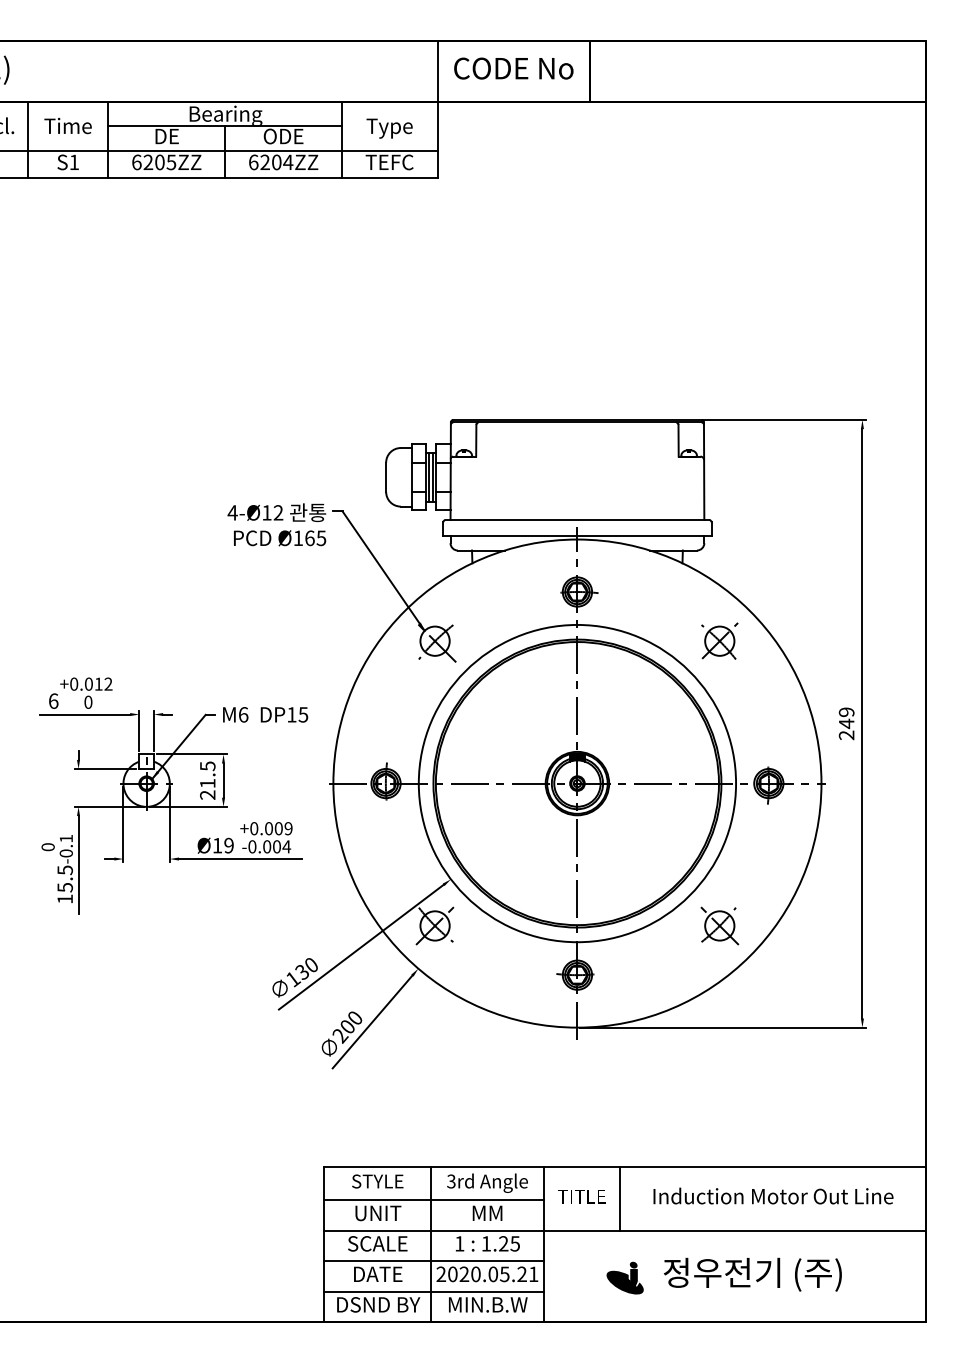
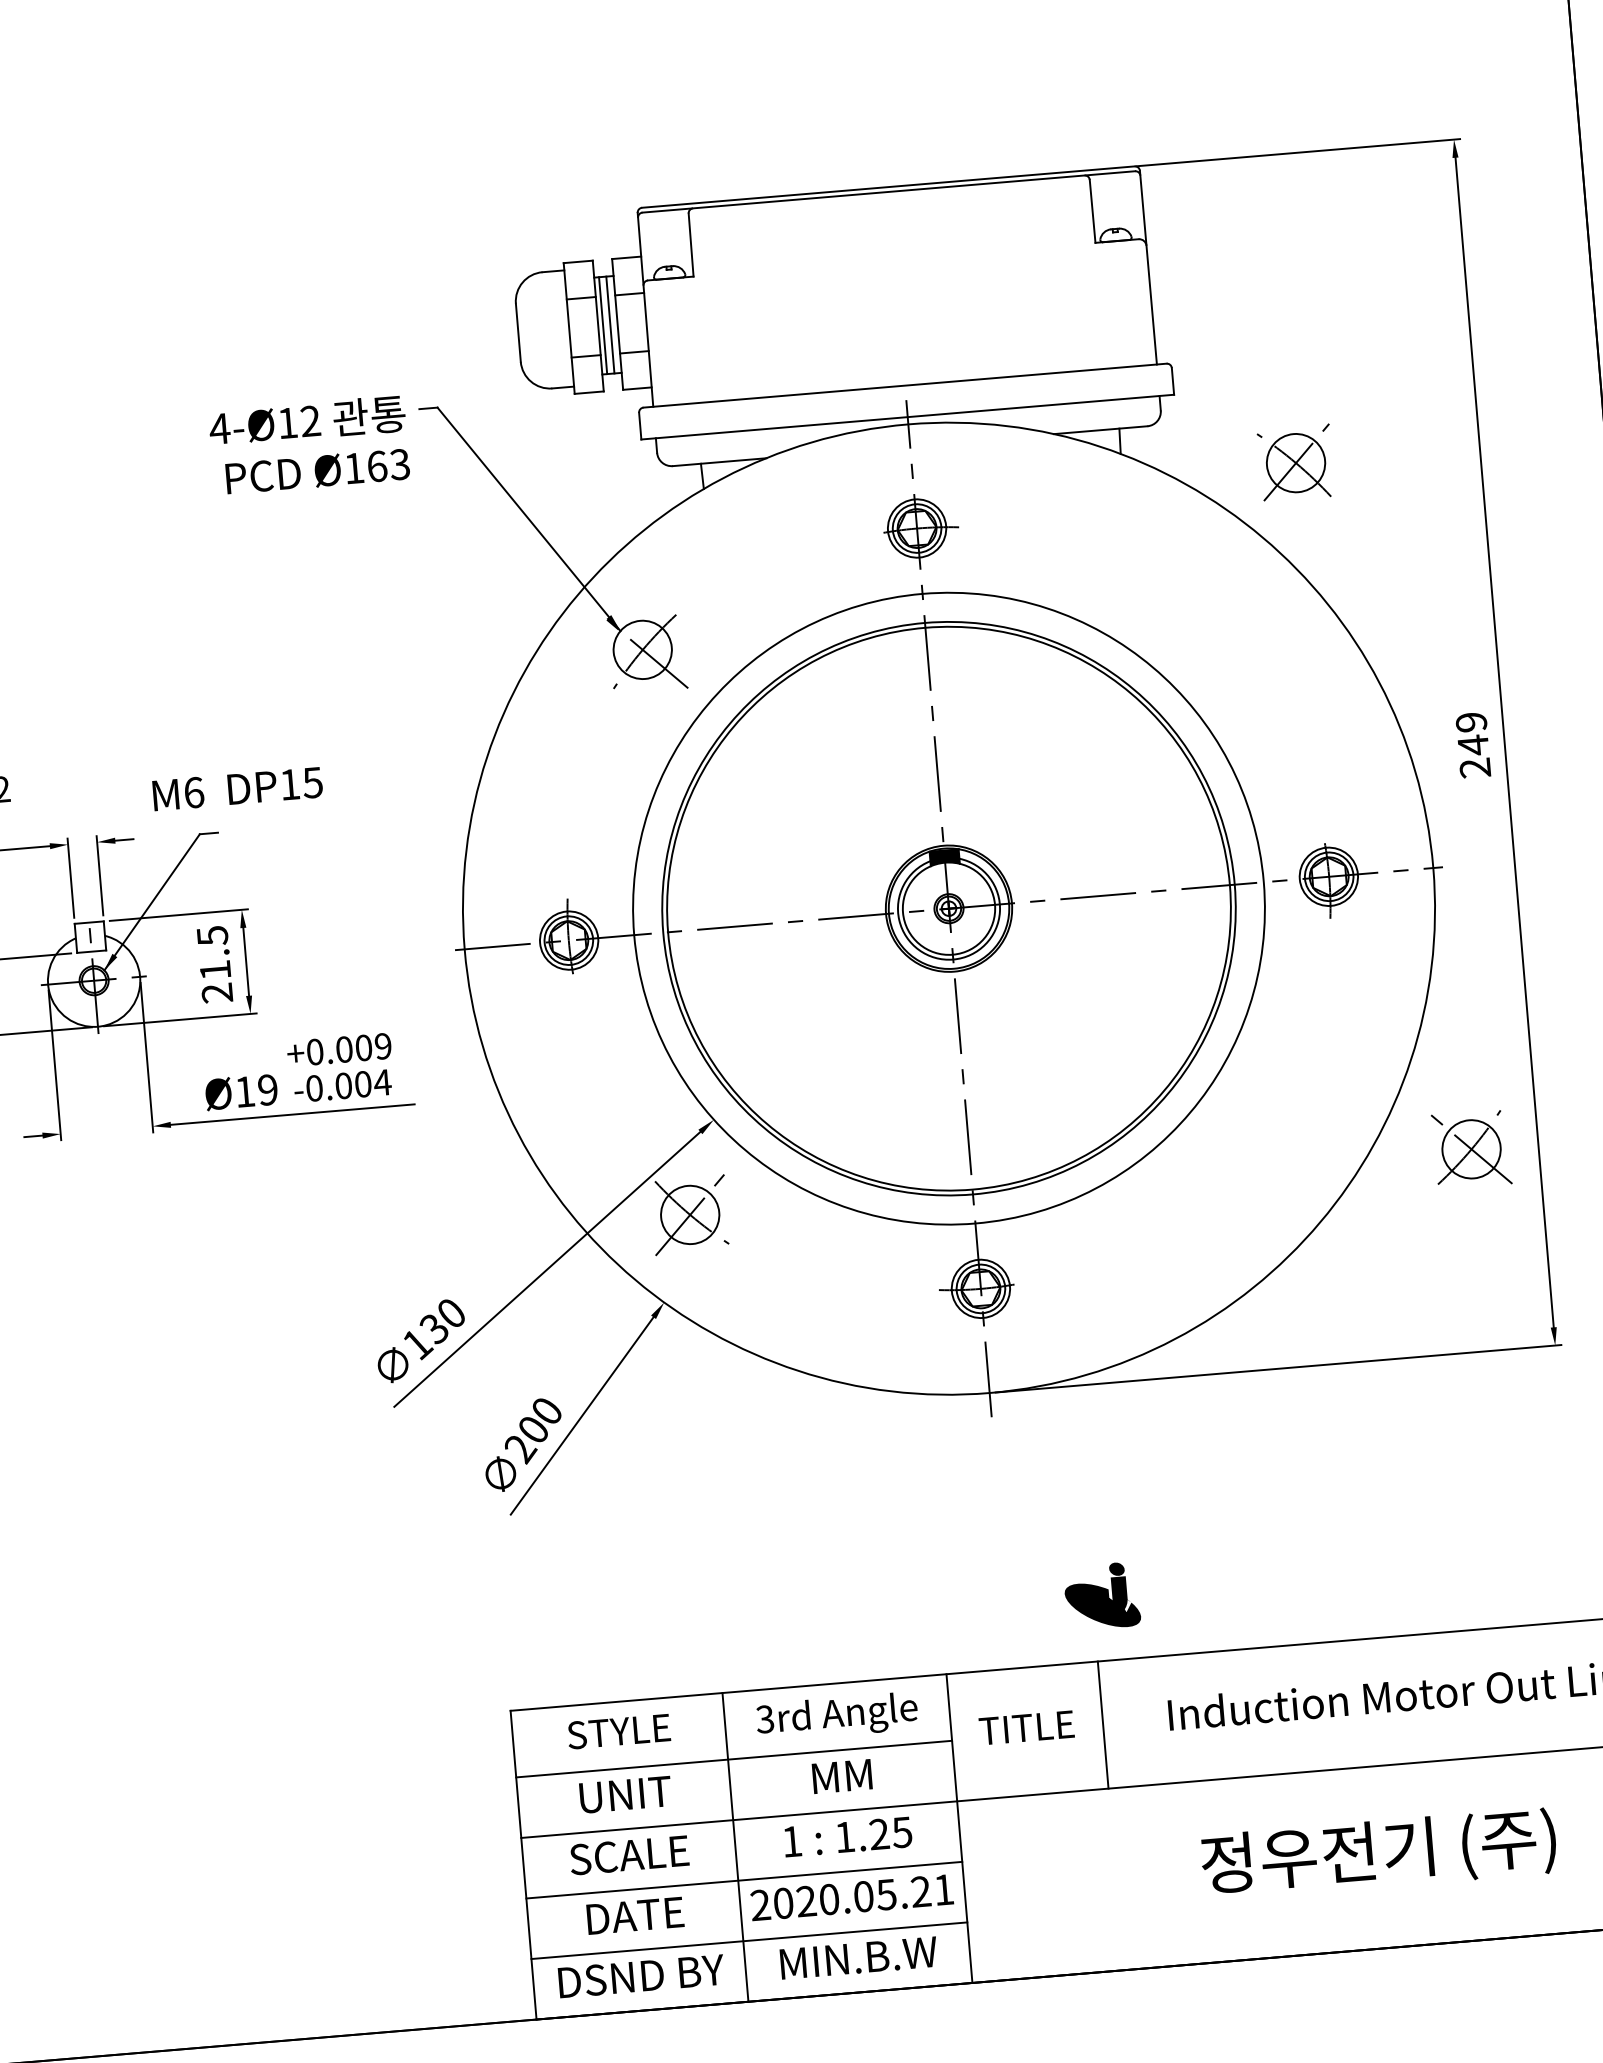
text: (321, 537) -> (400, 462), 165 -> 163
part: (719, 640) -> (1295, 461), moved
text: (265, 714) -> (237, 788), moved
part: (719, 925) -> (1470, 1148), moved
part: (624, 1277) -> (1100, 1595), moved

